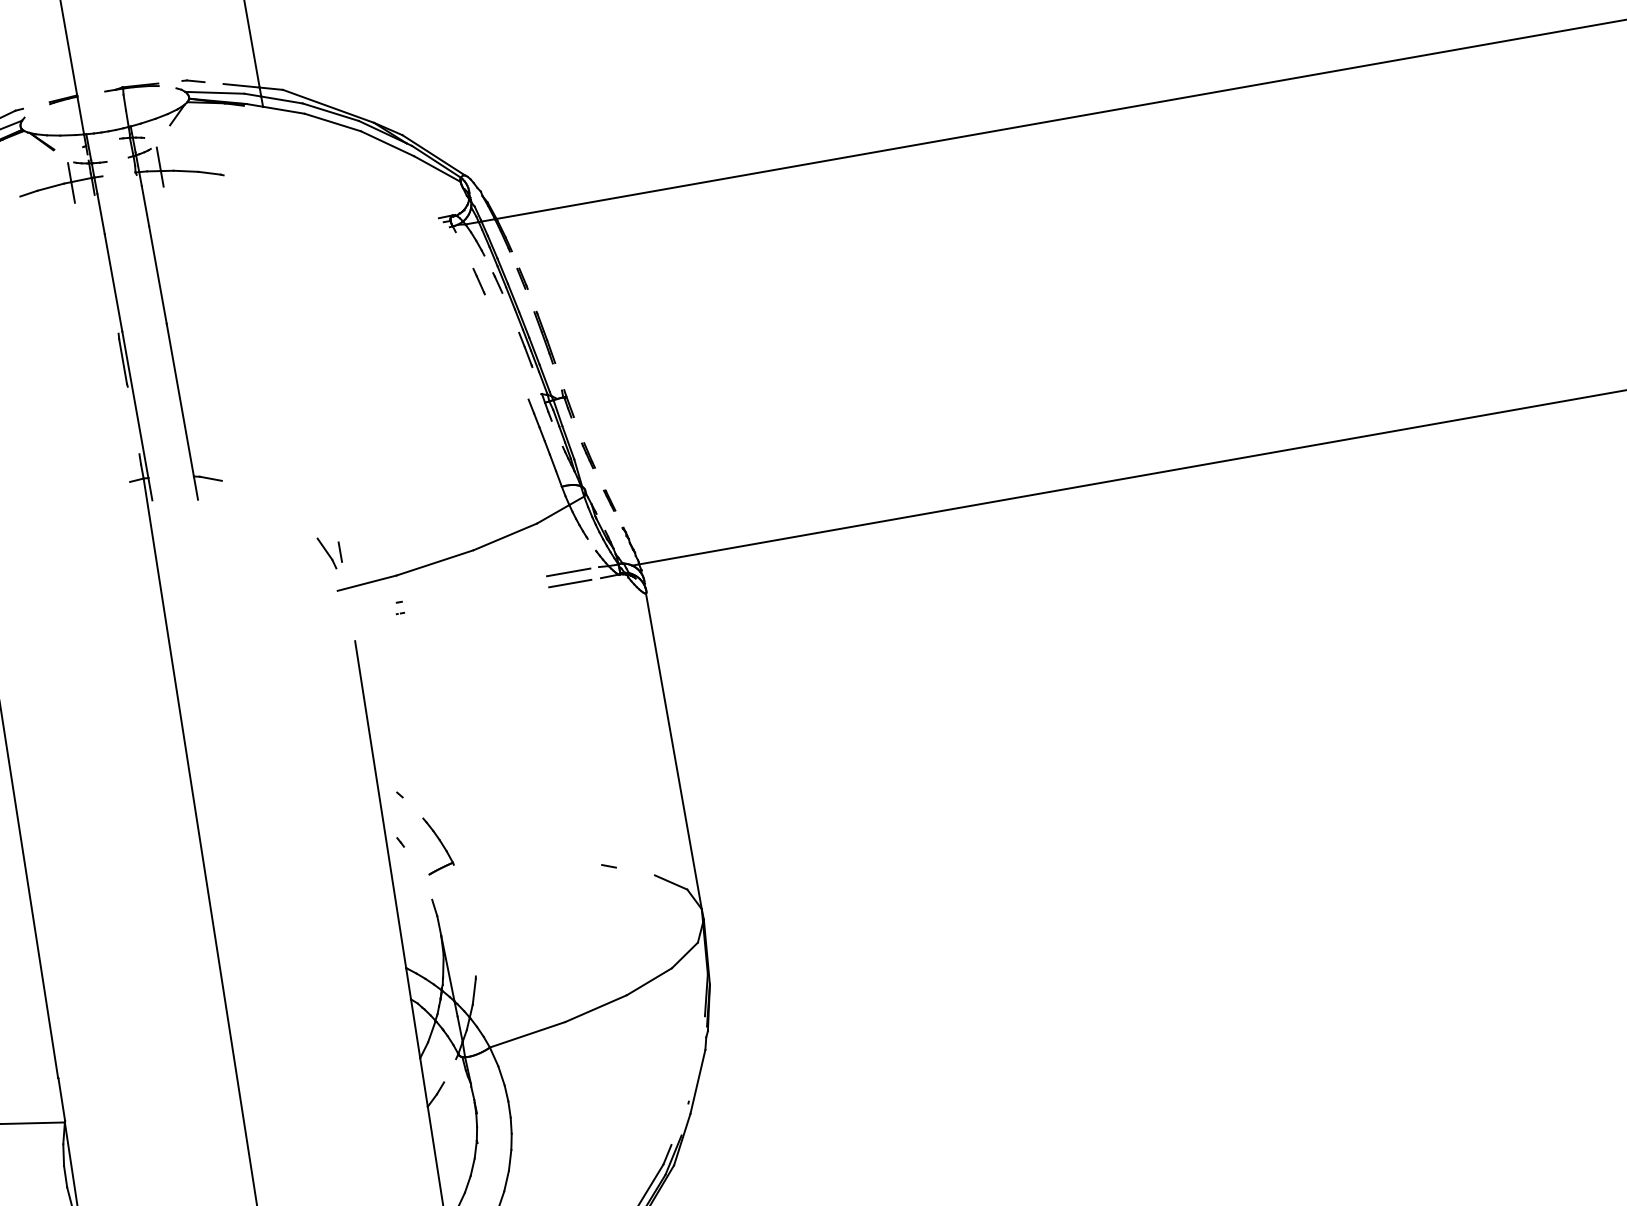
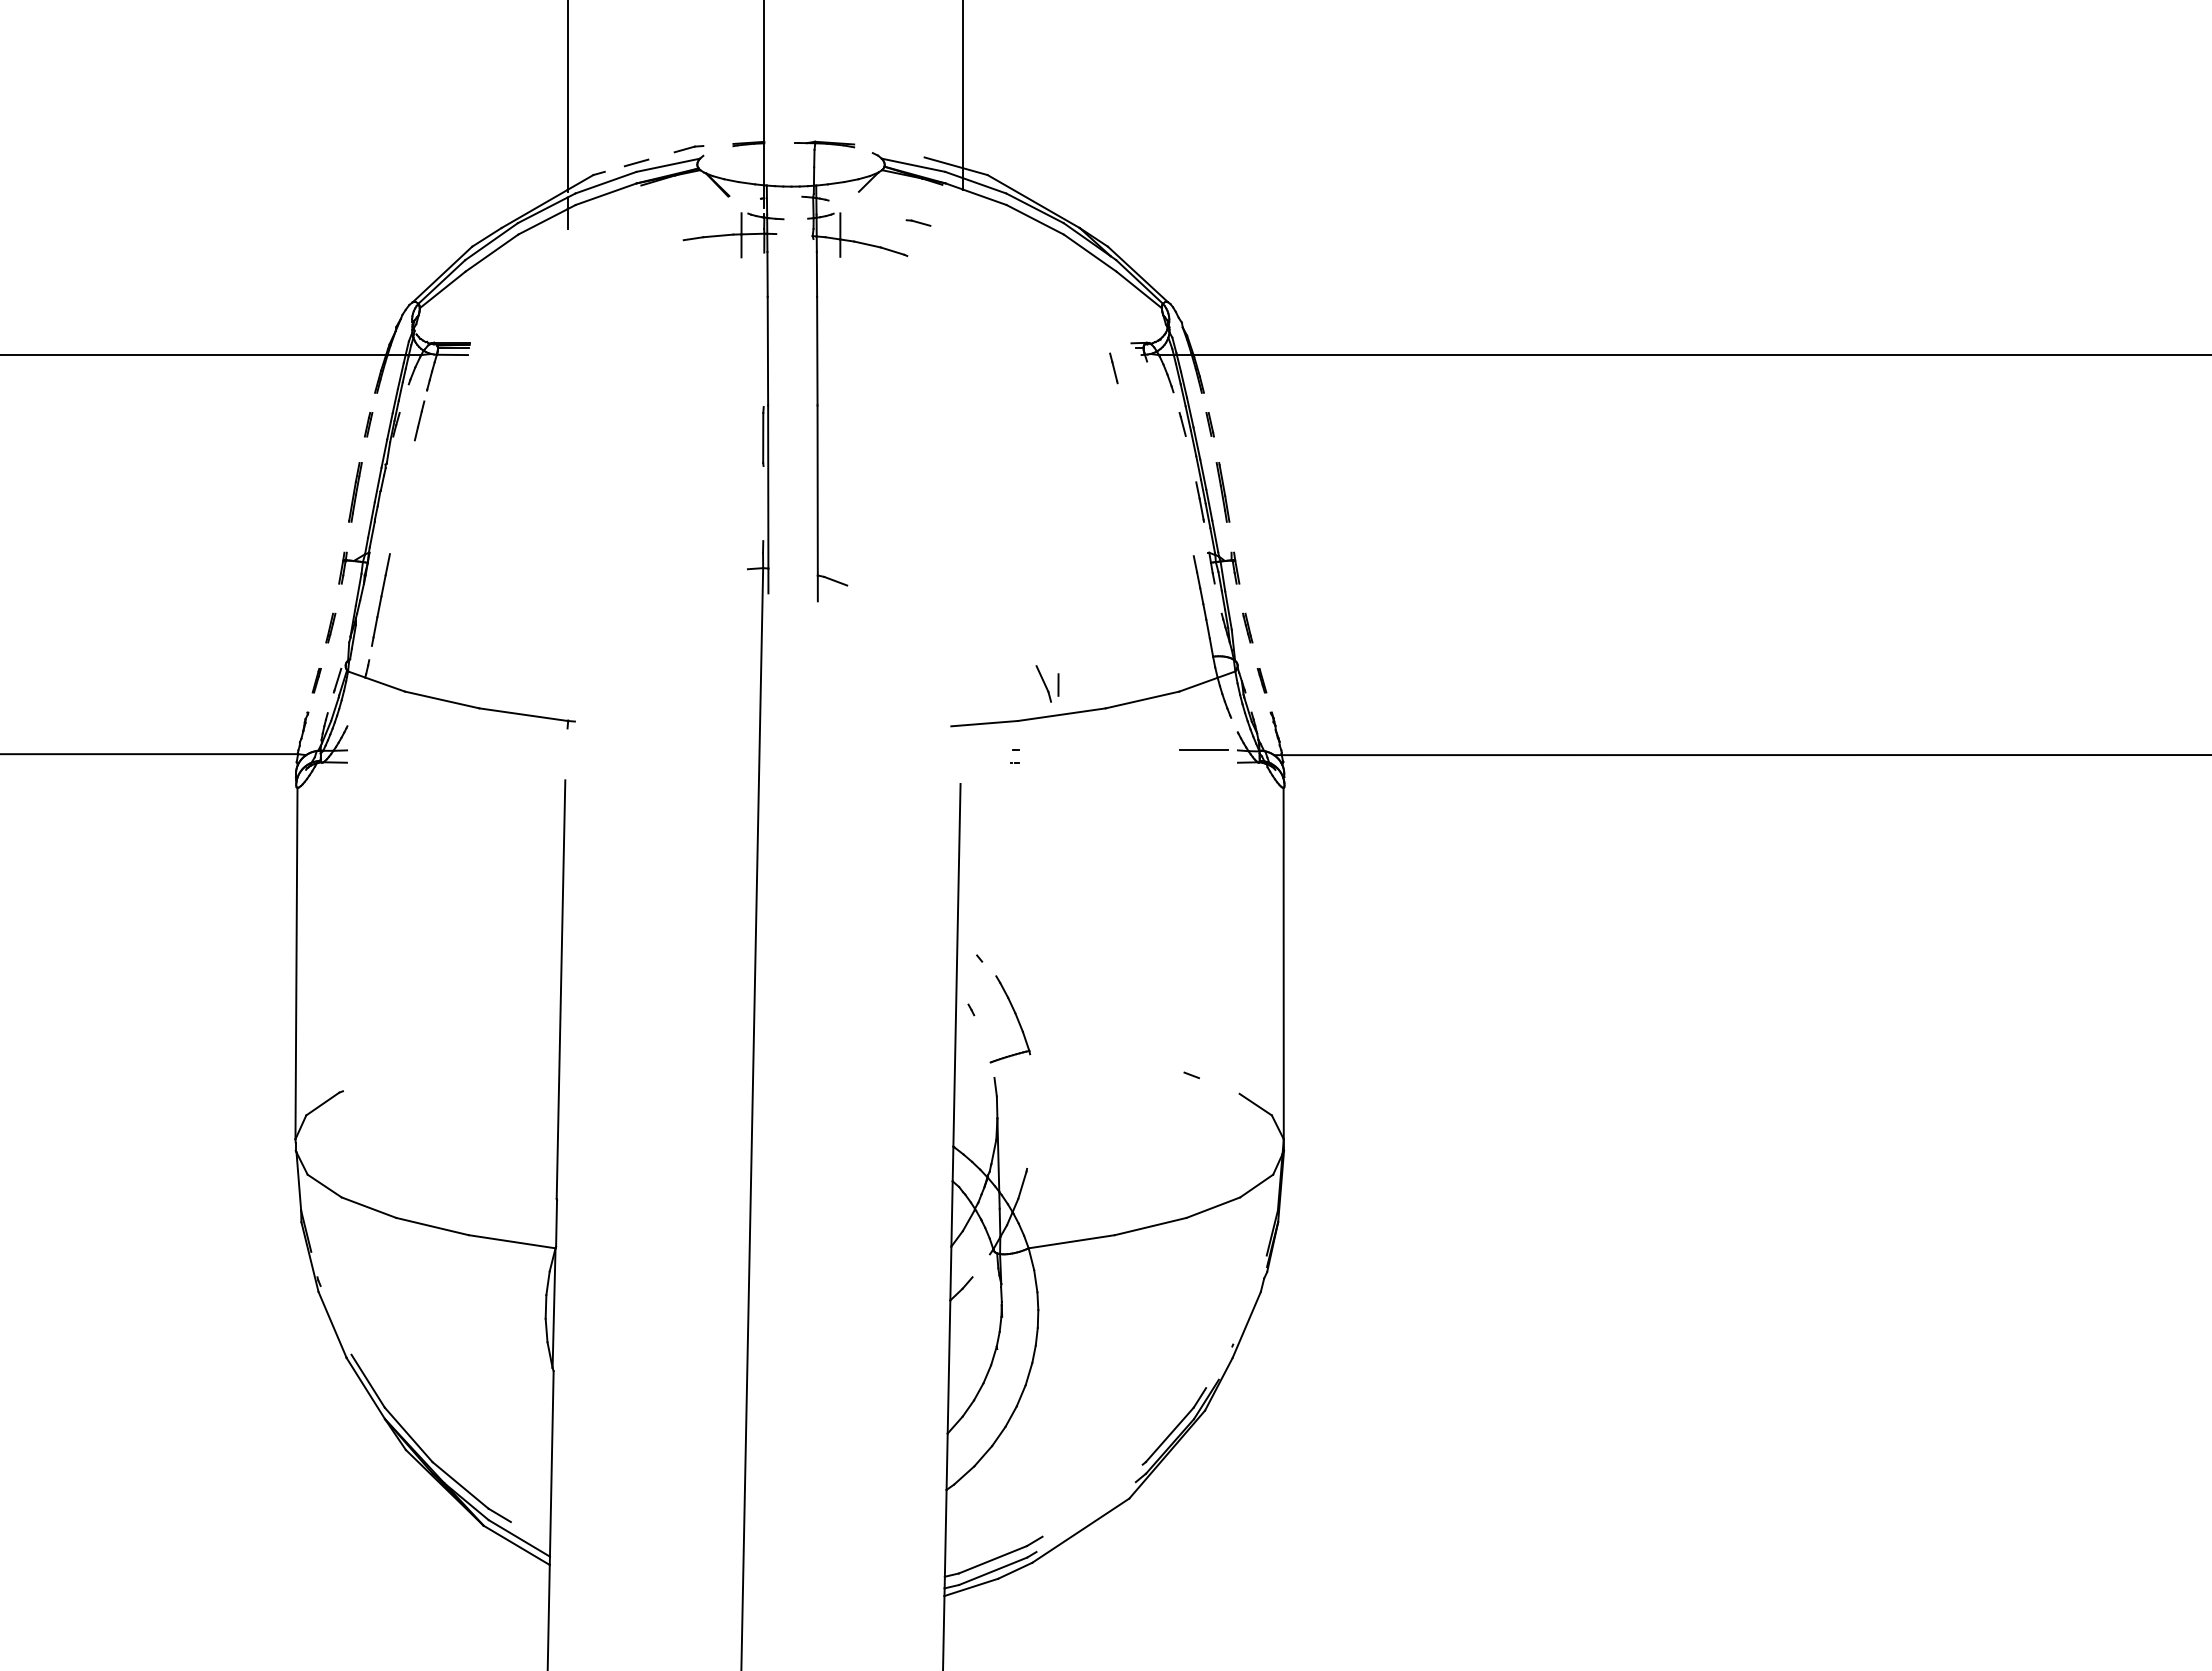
line: (193, 81) -> (918, 222), moved
line: (478, 281) -> (1113, 368), moved
part: (330, 552) -> (1047, 683), moved
line: (570, 583) -> (1203, 762), removed
part: (437, 843) -> (1010, 1018), size x1.4

